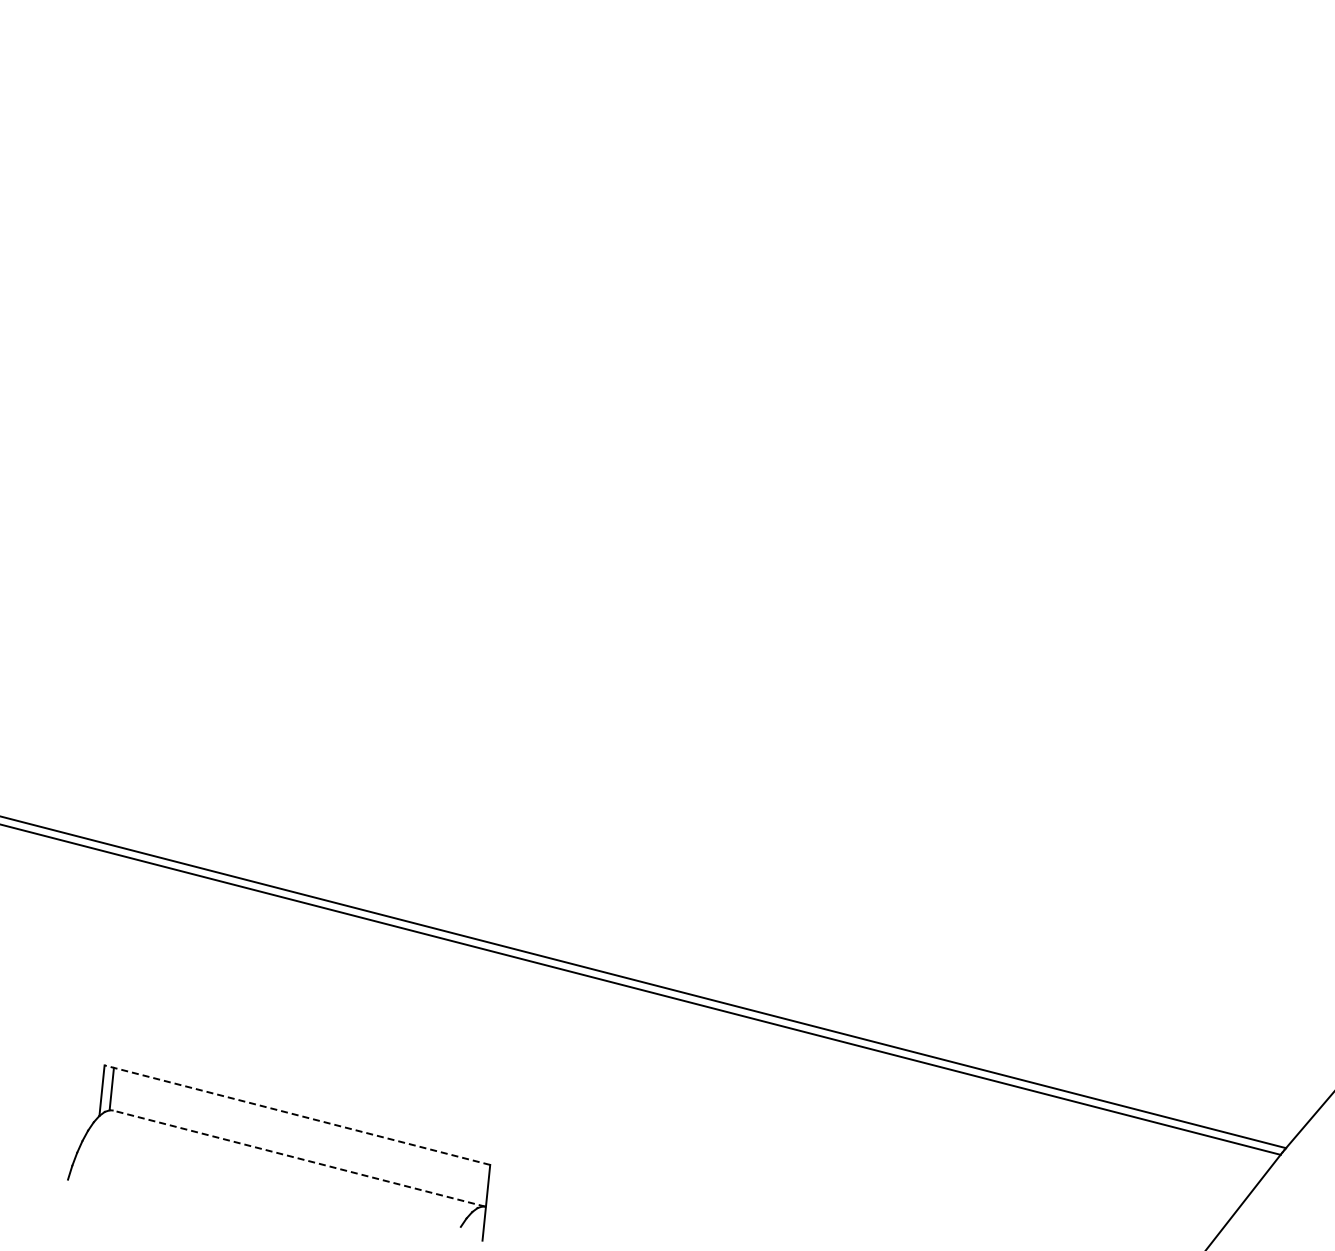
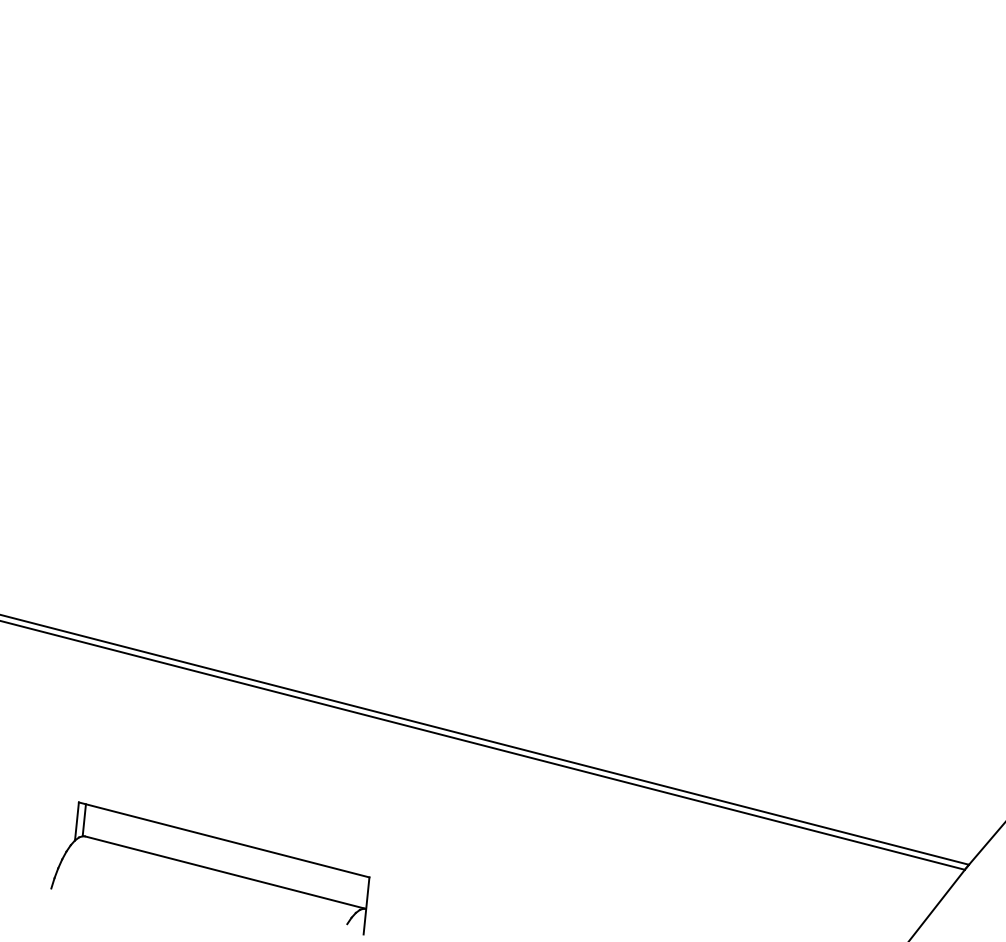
line: (296, 1115) -> (223, 840), dashed -> solid
line: (298, 1158) -> (224, 872), dashed -> solid

